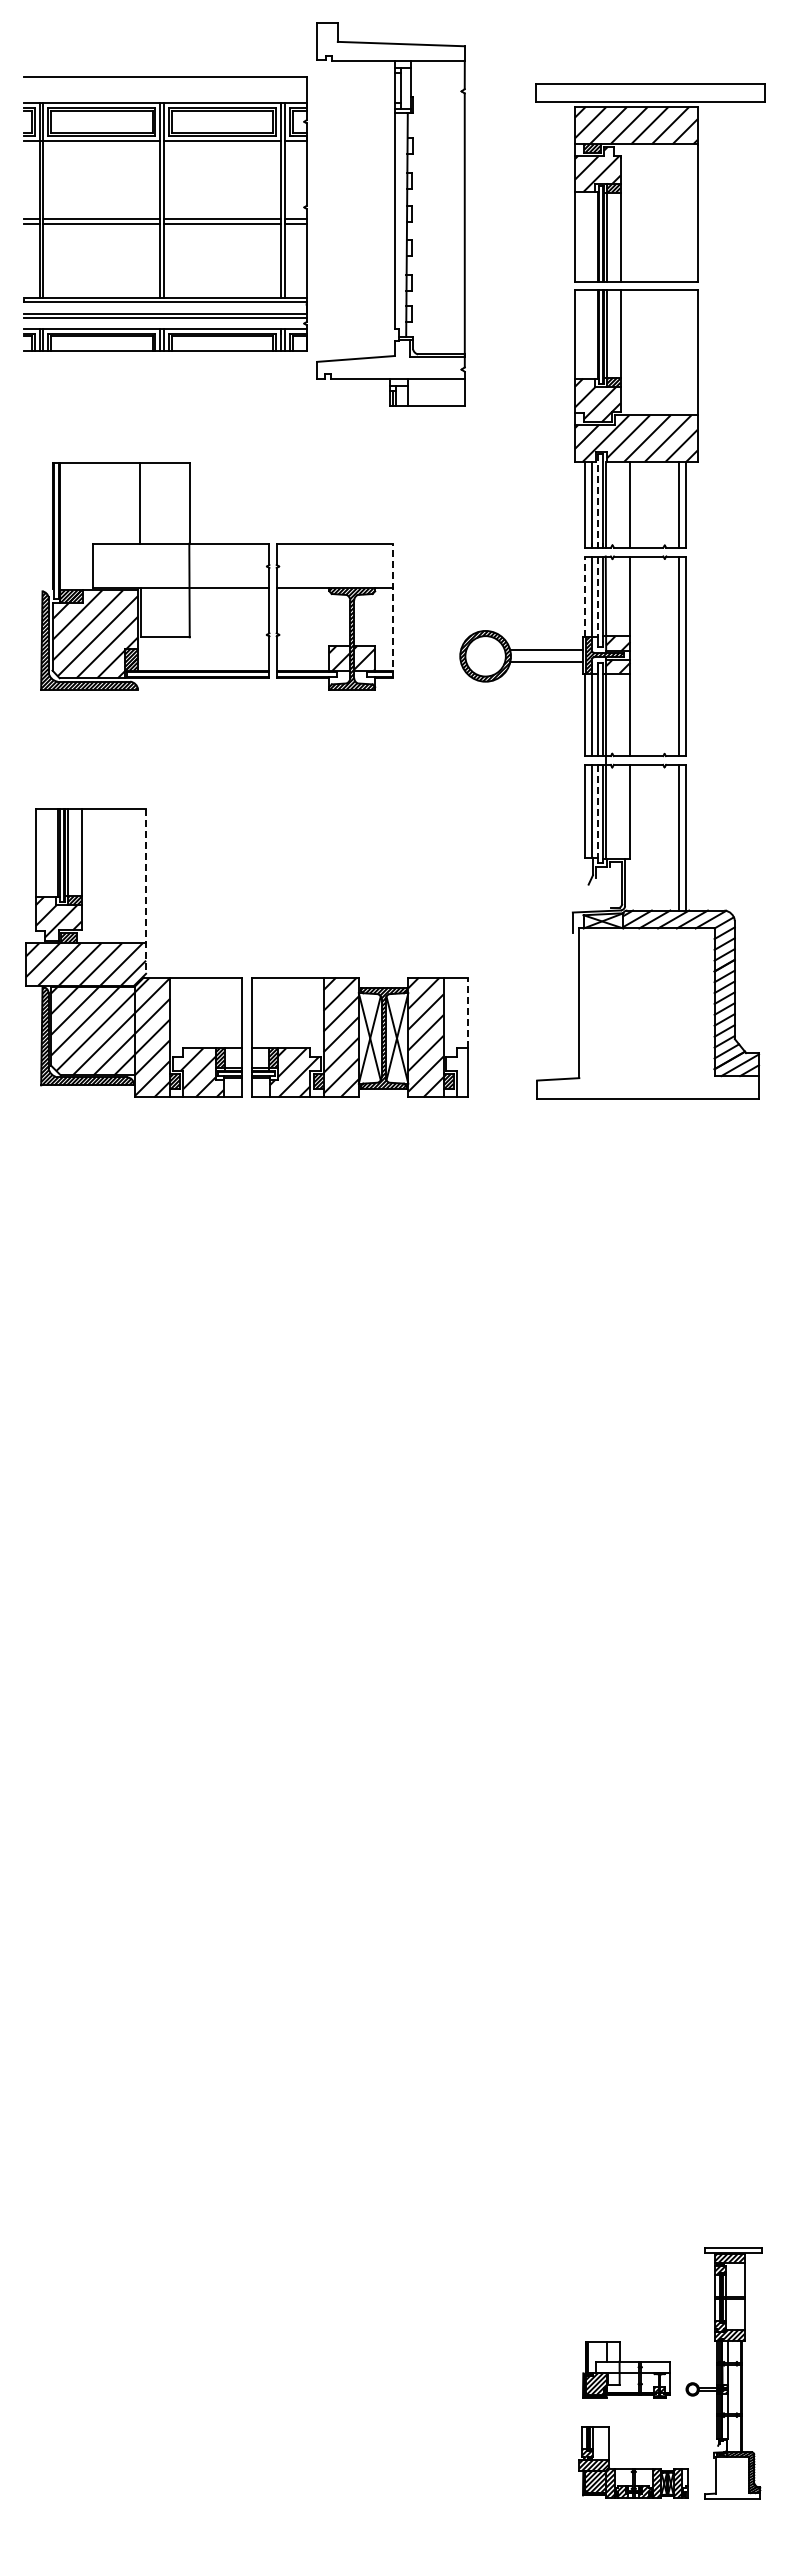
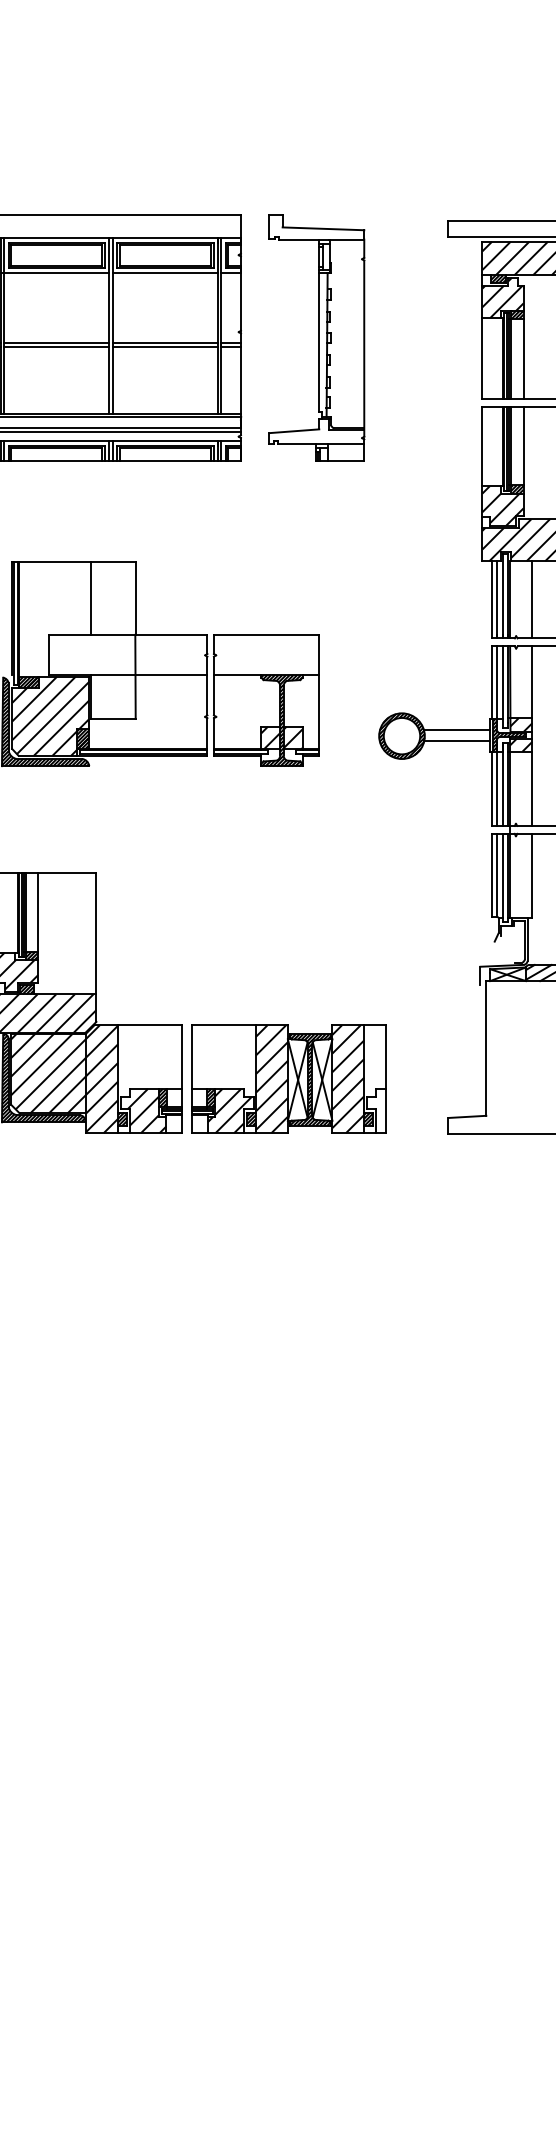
part: (390, 213) -> (316, 337), size x0.71
line: (598, 501) -> (503, 596), dashed -> solid
line: (585, 596) -> (491, 682), dashed -> solid
line: (598, 597) -> (503, 683), dashed -> solid
line: (393, 610) -> (319, 694), dashed -> solid
line: (598, 811) -> (503, 875), dashed -> solid
line: (146, 891) -> (96, 947), dashed -> solid
line: (467, 1012) -> (385, 1056), dashed -> solid

